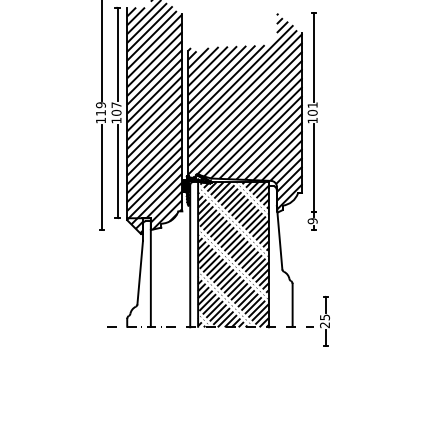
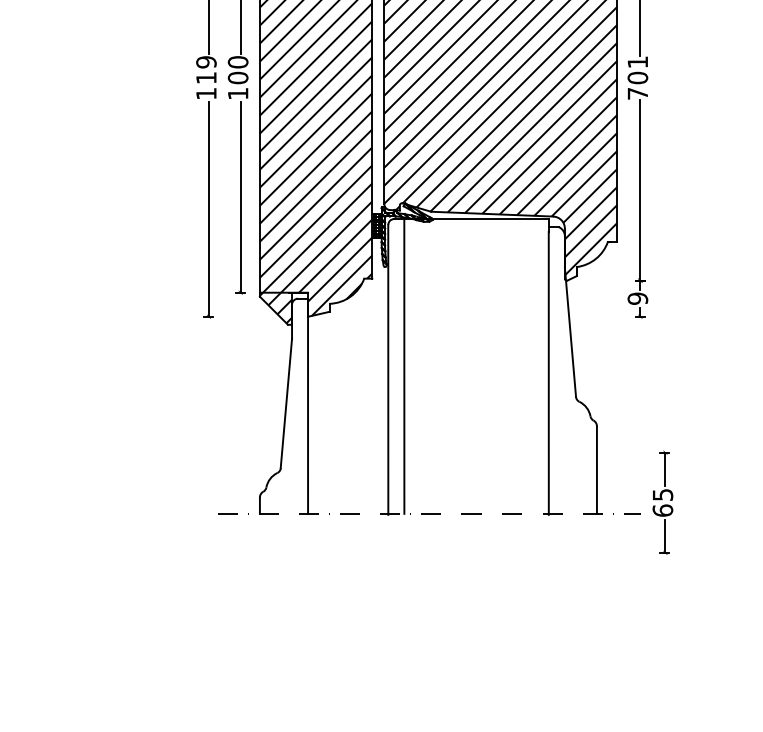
text: (116, 105) -> (238, 62), 107 -> 100
text: (312, 120) -> (637, 93), 101 -> 701
hatch: (233, 254) -> (476, 366), removed
text: (324, 325) -> (661, 511), 25 -> 65

